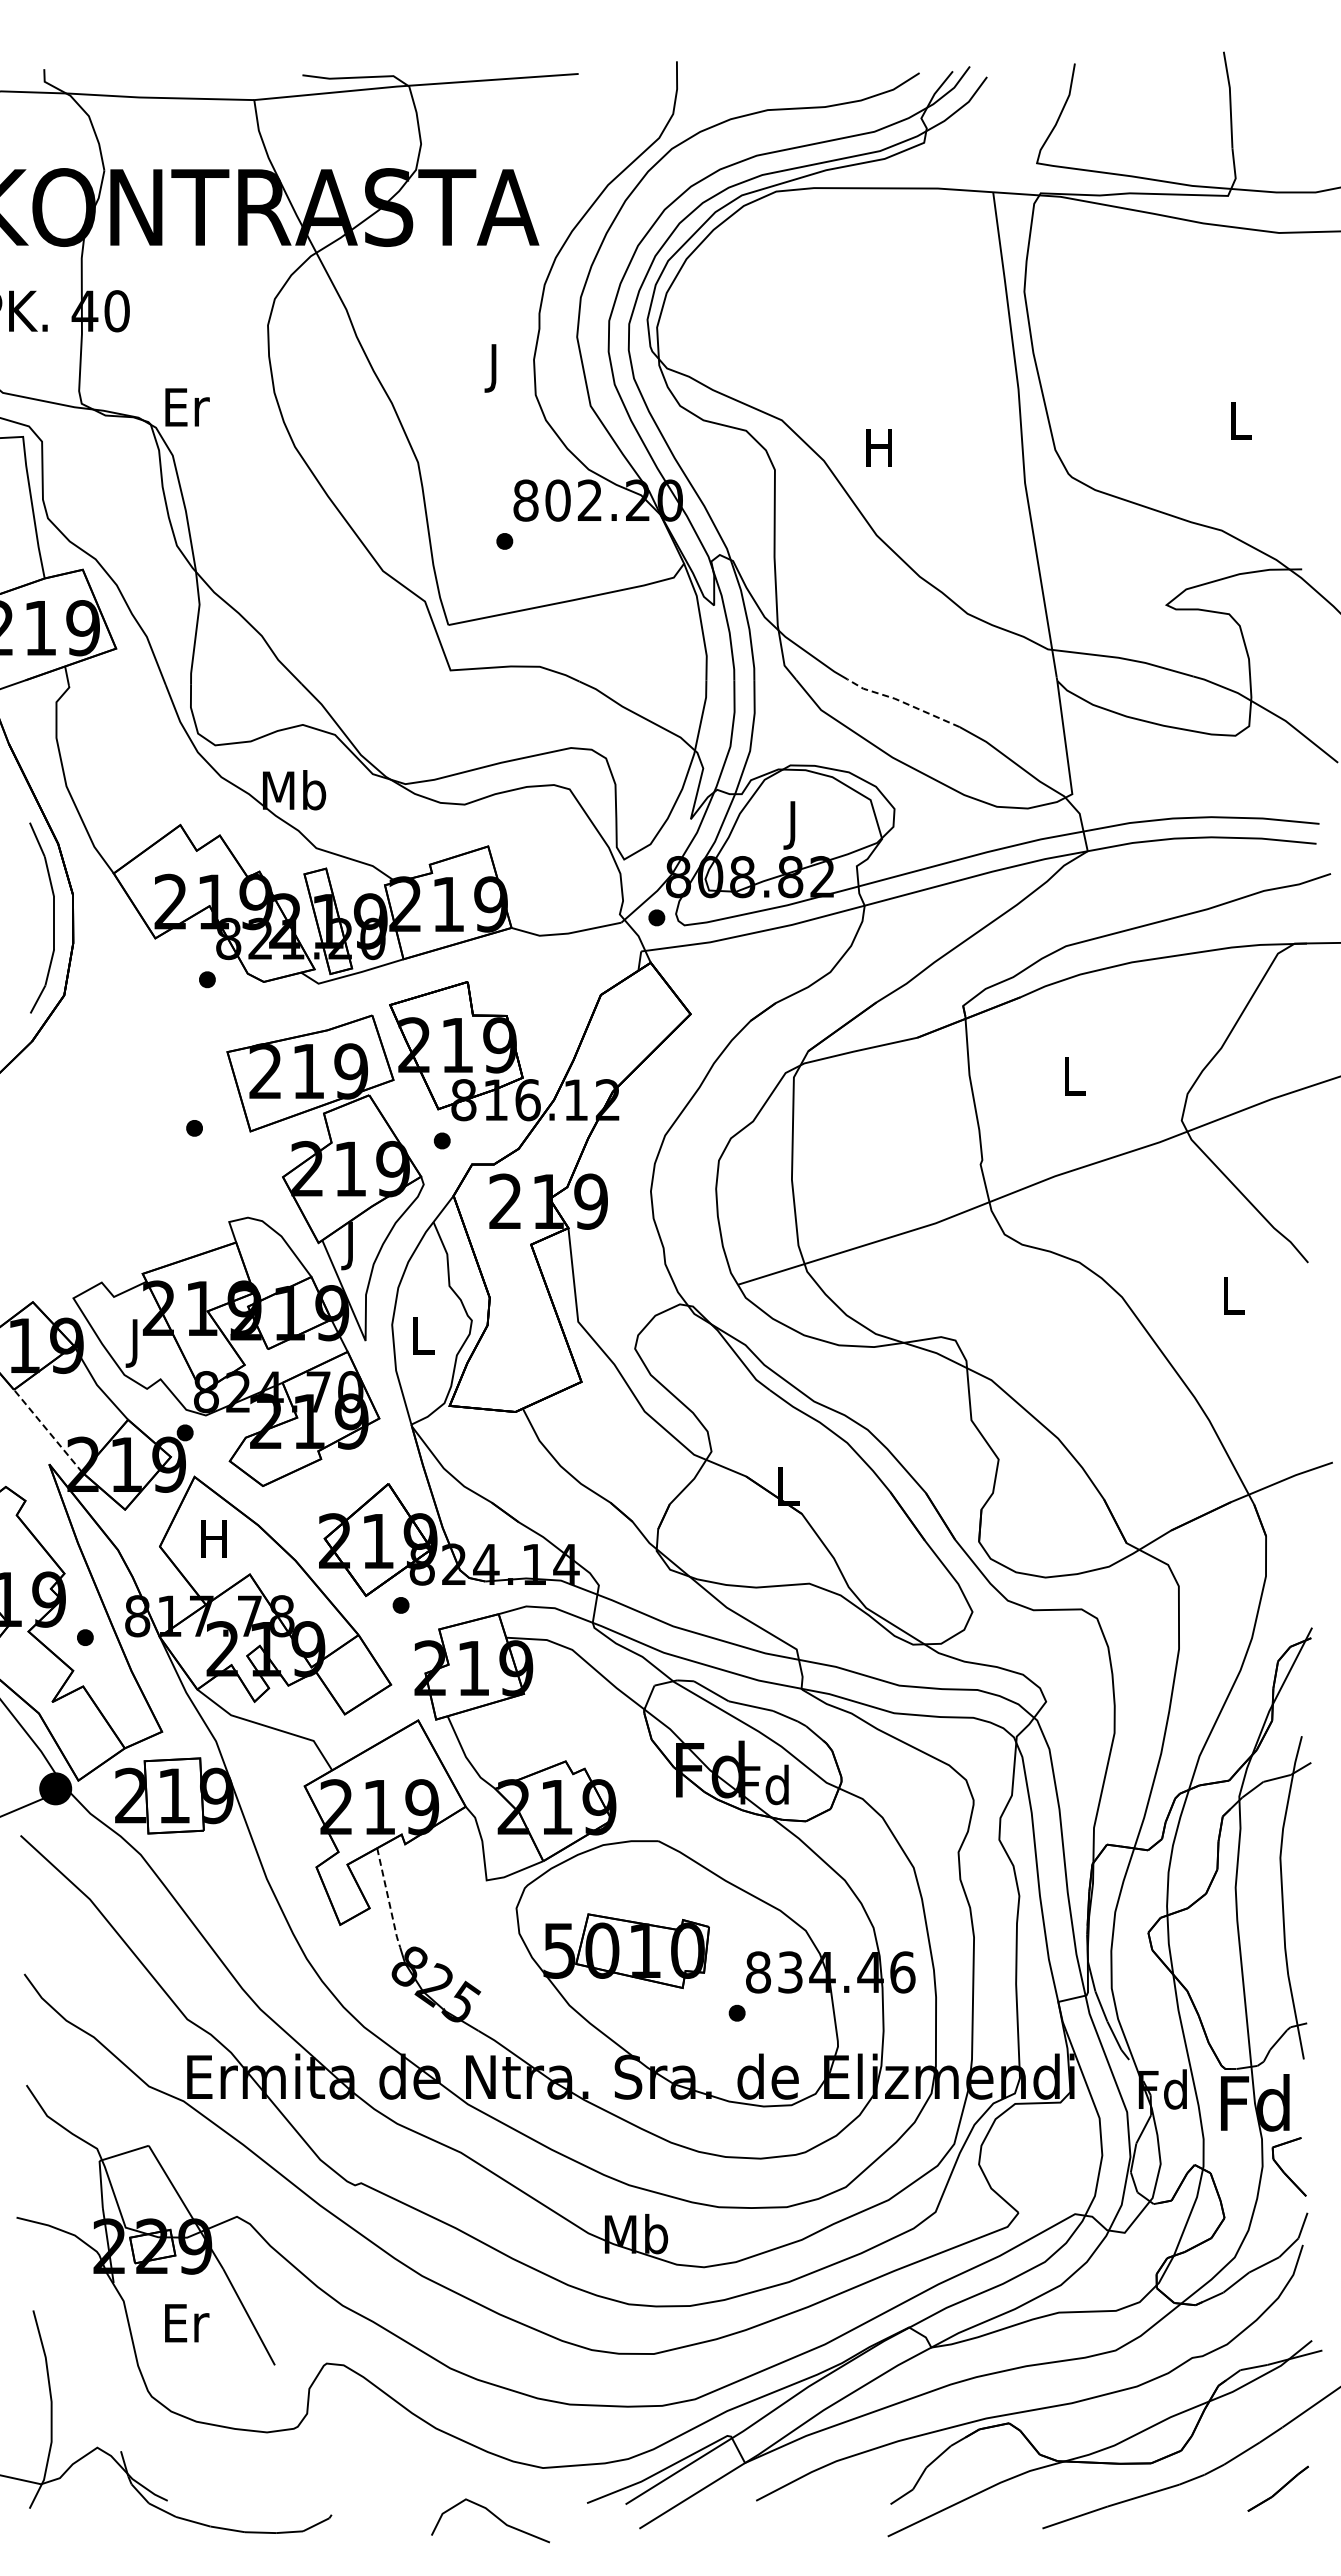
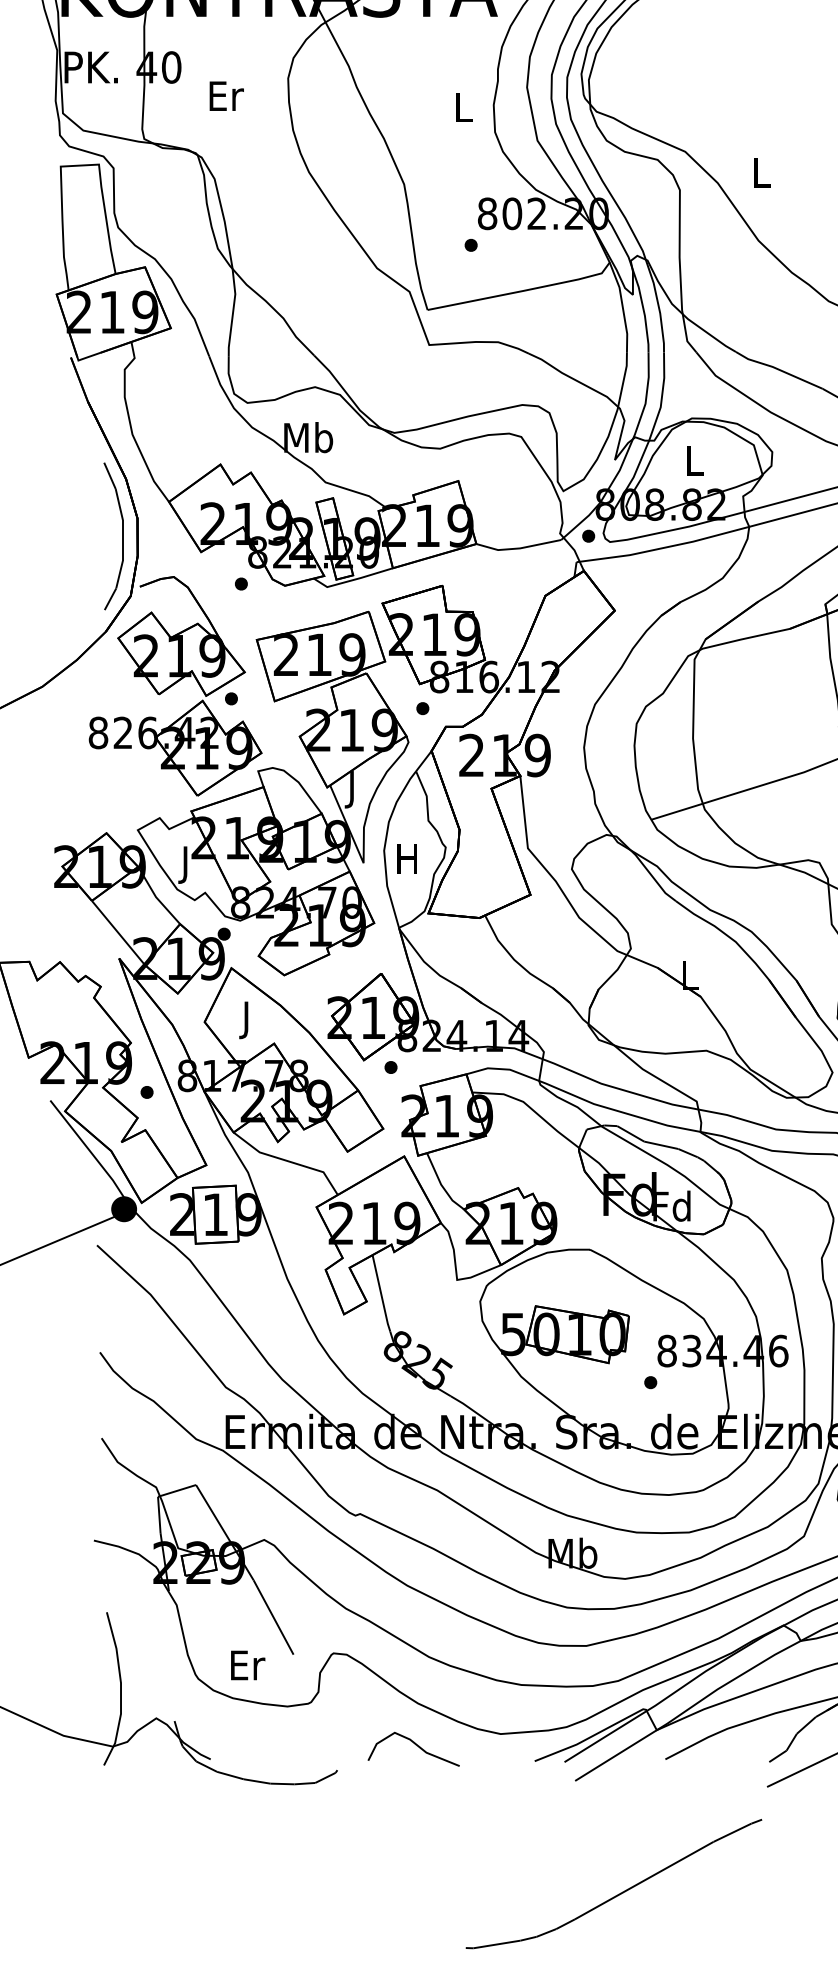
text: (495, 368) -> (463, 111), J -> L
text: (187, 407) -> (226, 96), moved
text: (878, 447) -> (759, 172), H -> L
line: (902, 701) -> (778, 369), dashed -> solid
text: (794, 825) -> (695, 464), J -> L
part: (122, 1111) -> (175, 685), added
text: (421, 1335) -> (406, 858), L -> H
line: (48, 1431) -> (118, 933), dashed -> solid
text: (213, 1544) -> (246, 1020), H -> J
line: (388, 1898) -> (381, 1293), dashed -> solid
text: (187, 2323) -> (248, 1665), moved
curve: (494, 2516) -> (416, 1746), moved

